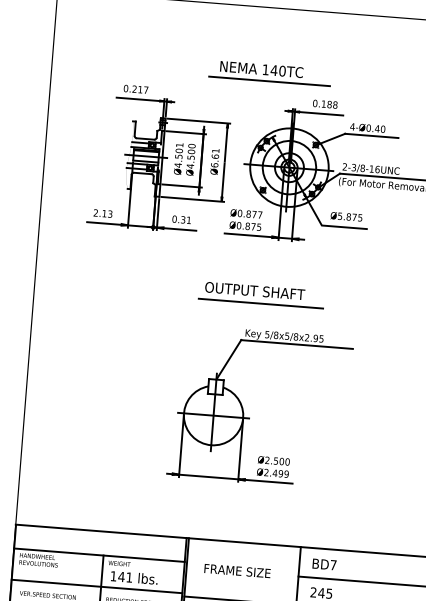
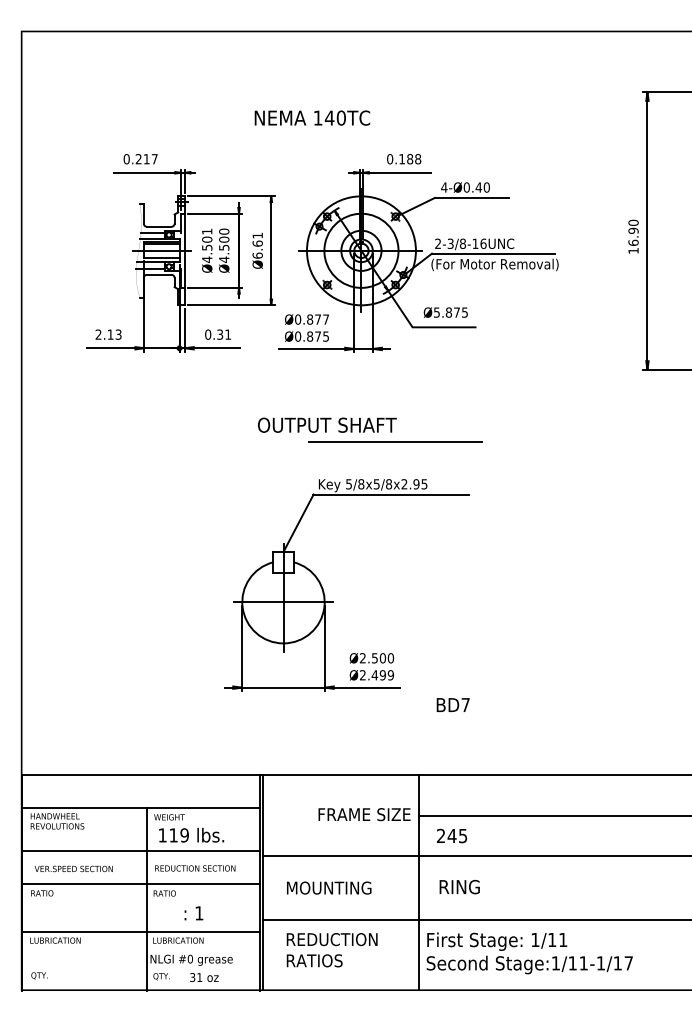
line: (269, 81) -> (324, 133), removed
line: (260, 303) -> (395, 441), moved
text: (324, 564) -> (452, 704), moved
text: (237, 570) -> (364, 814), moved
text: (124, 577) -> (178, 835), 141 -> 119

